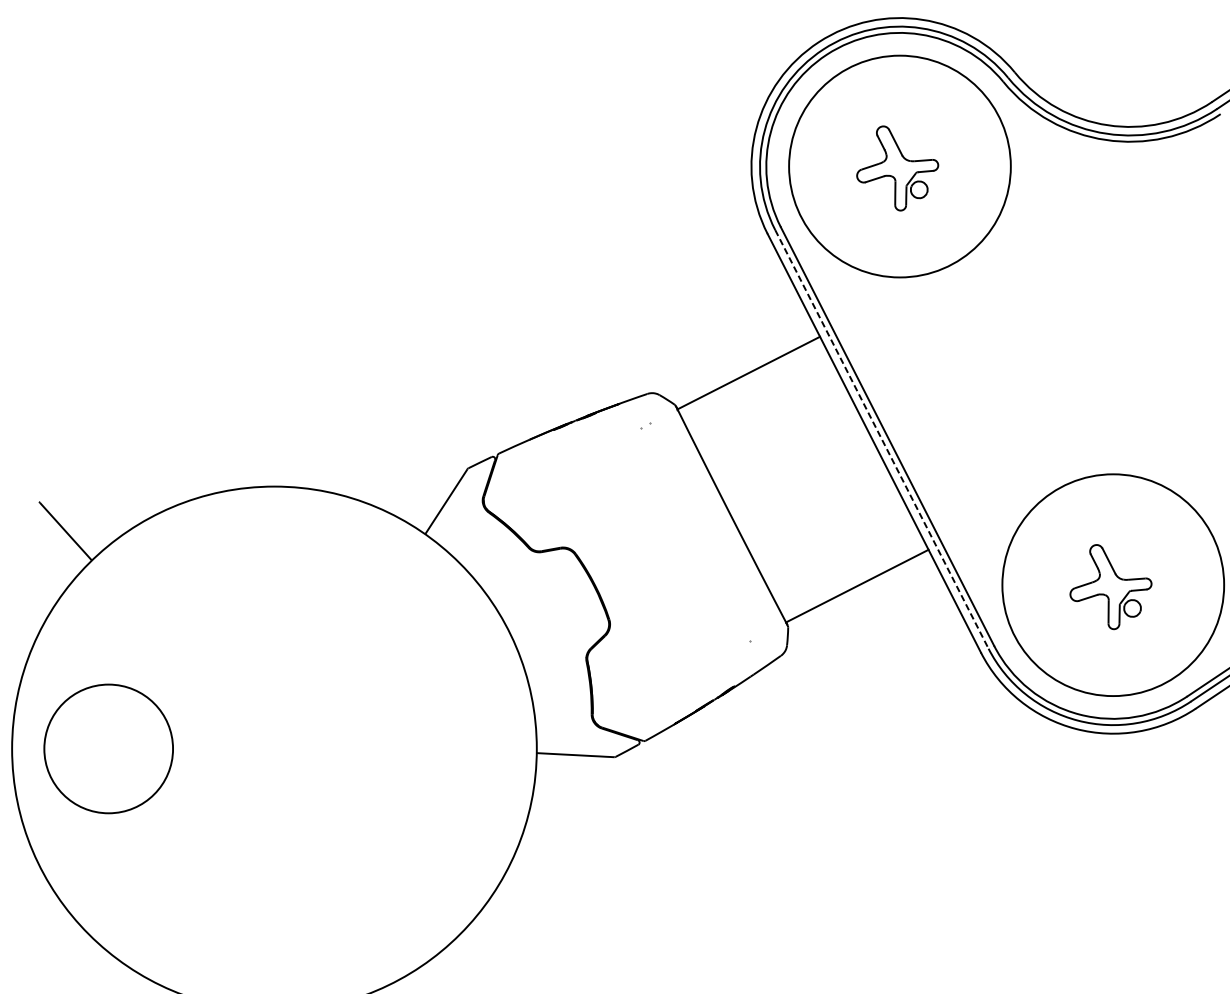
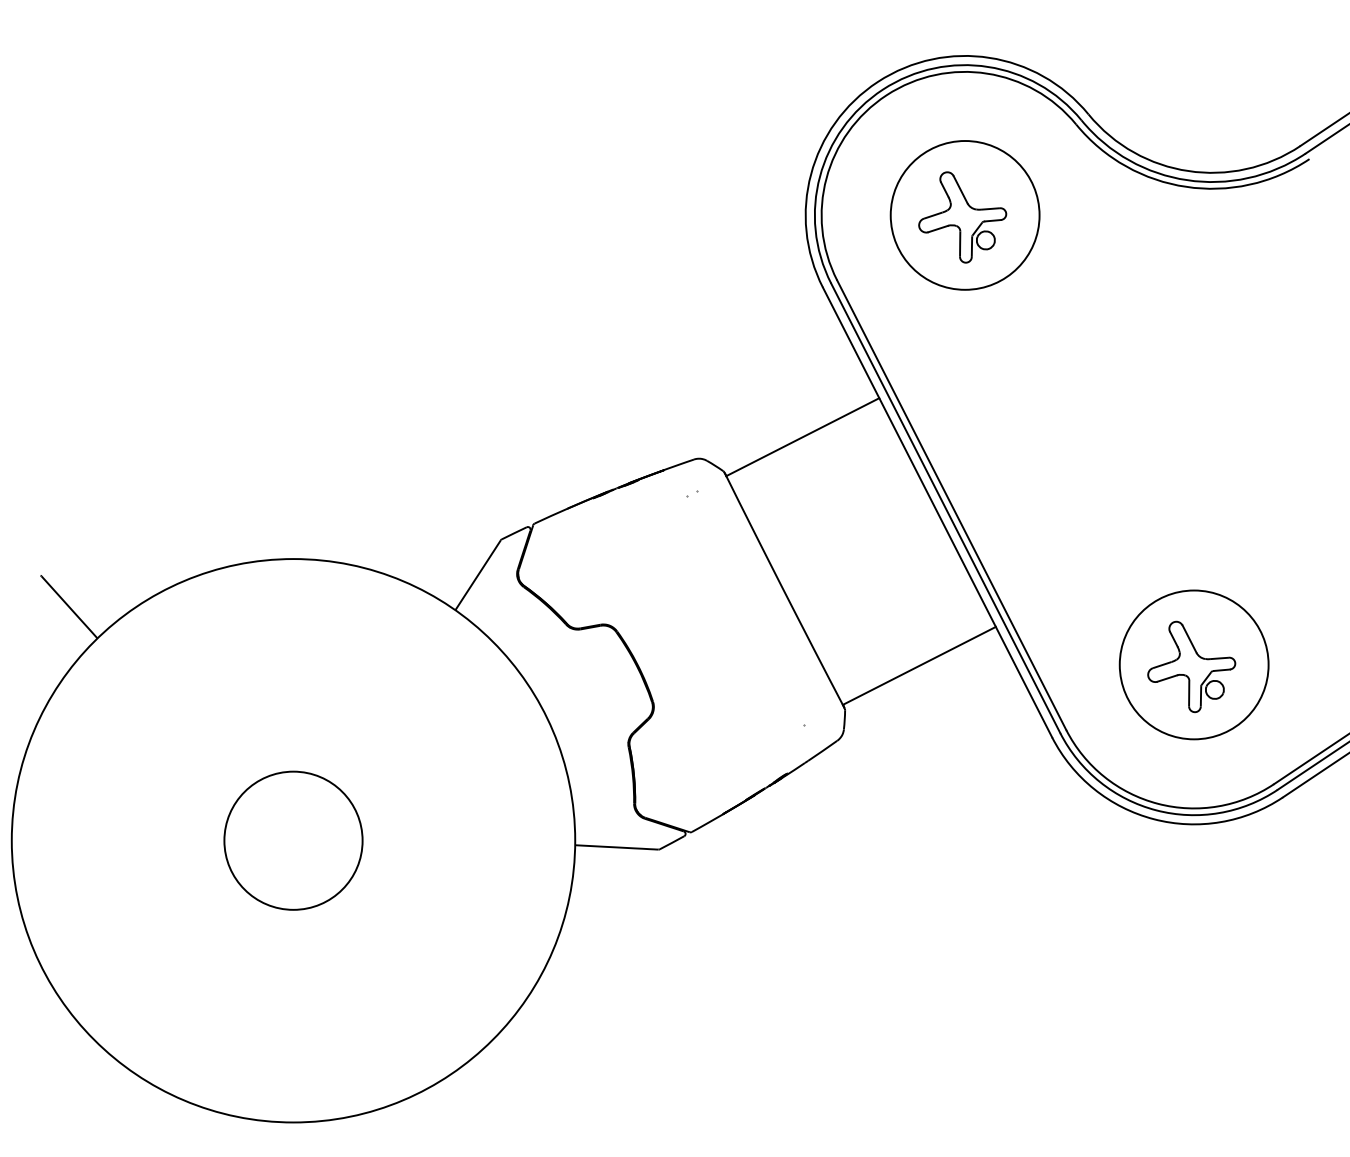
circle: (899, 166) -> (964, 215), size x0.62
line: (882, 439) -> (946, 508), dashed -> solid
circle: (1112, 584) -> (1193, 664), size x0.62
circle: (108, 748) -> (293, 840), moved

